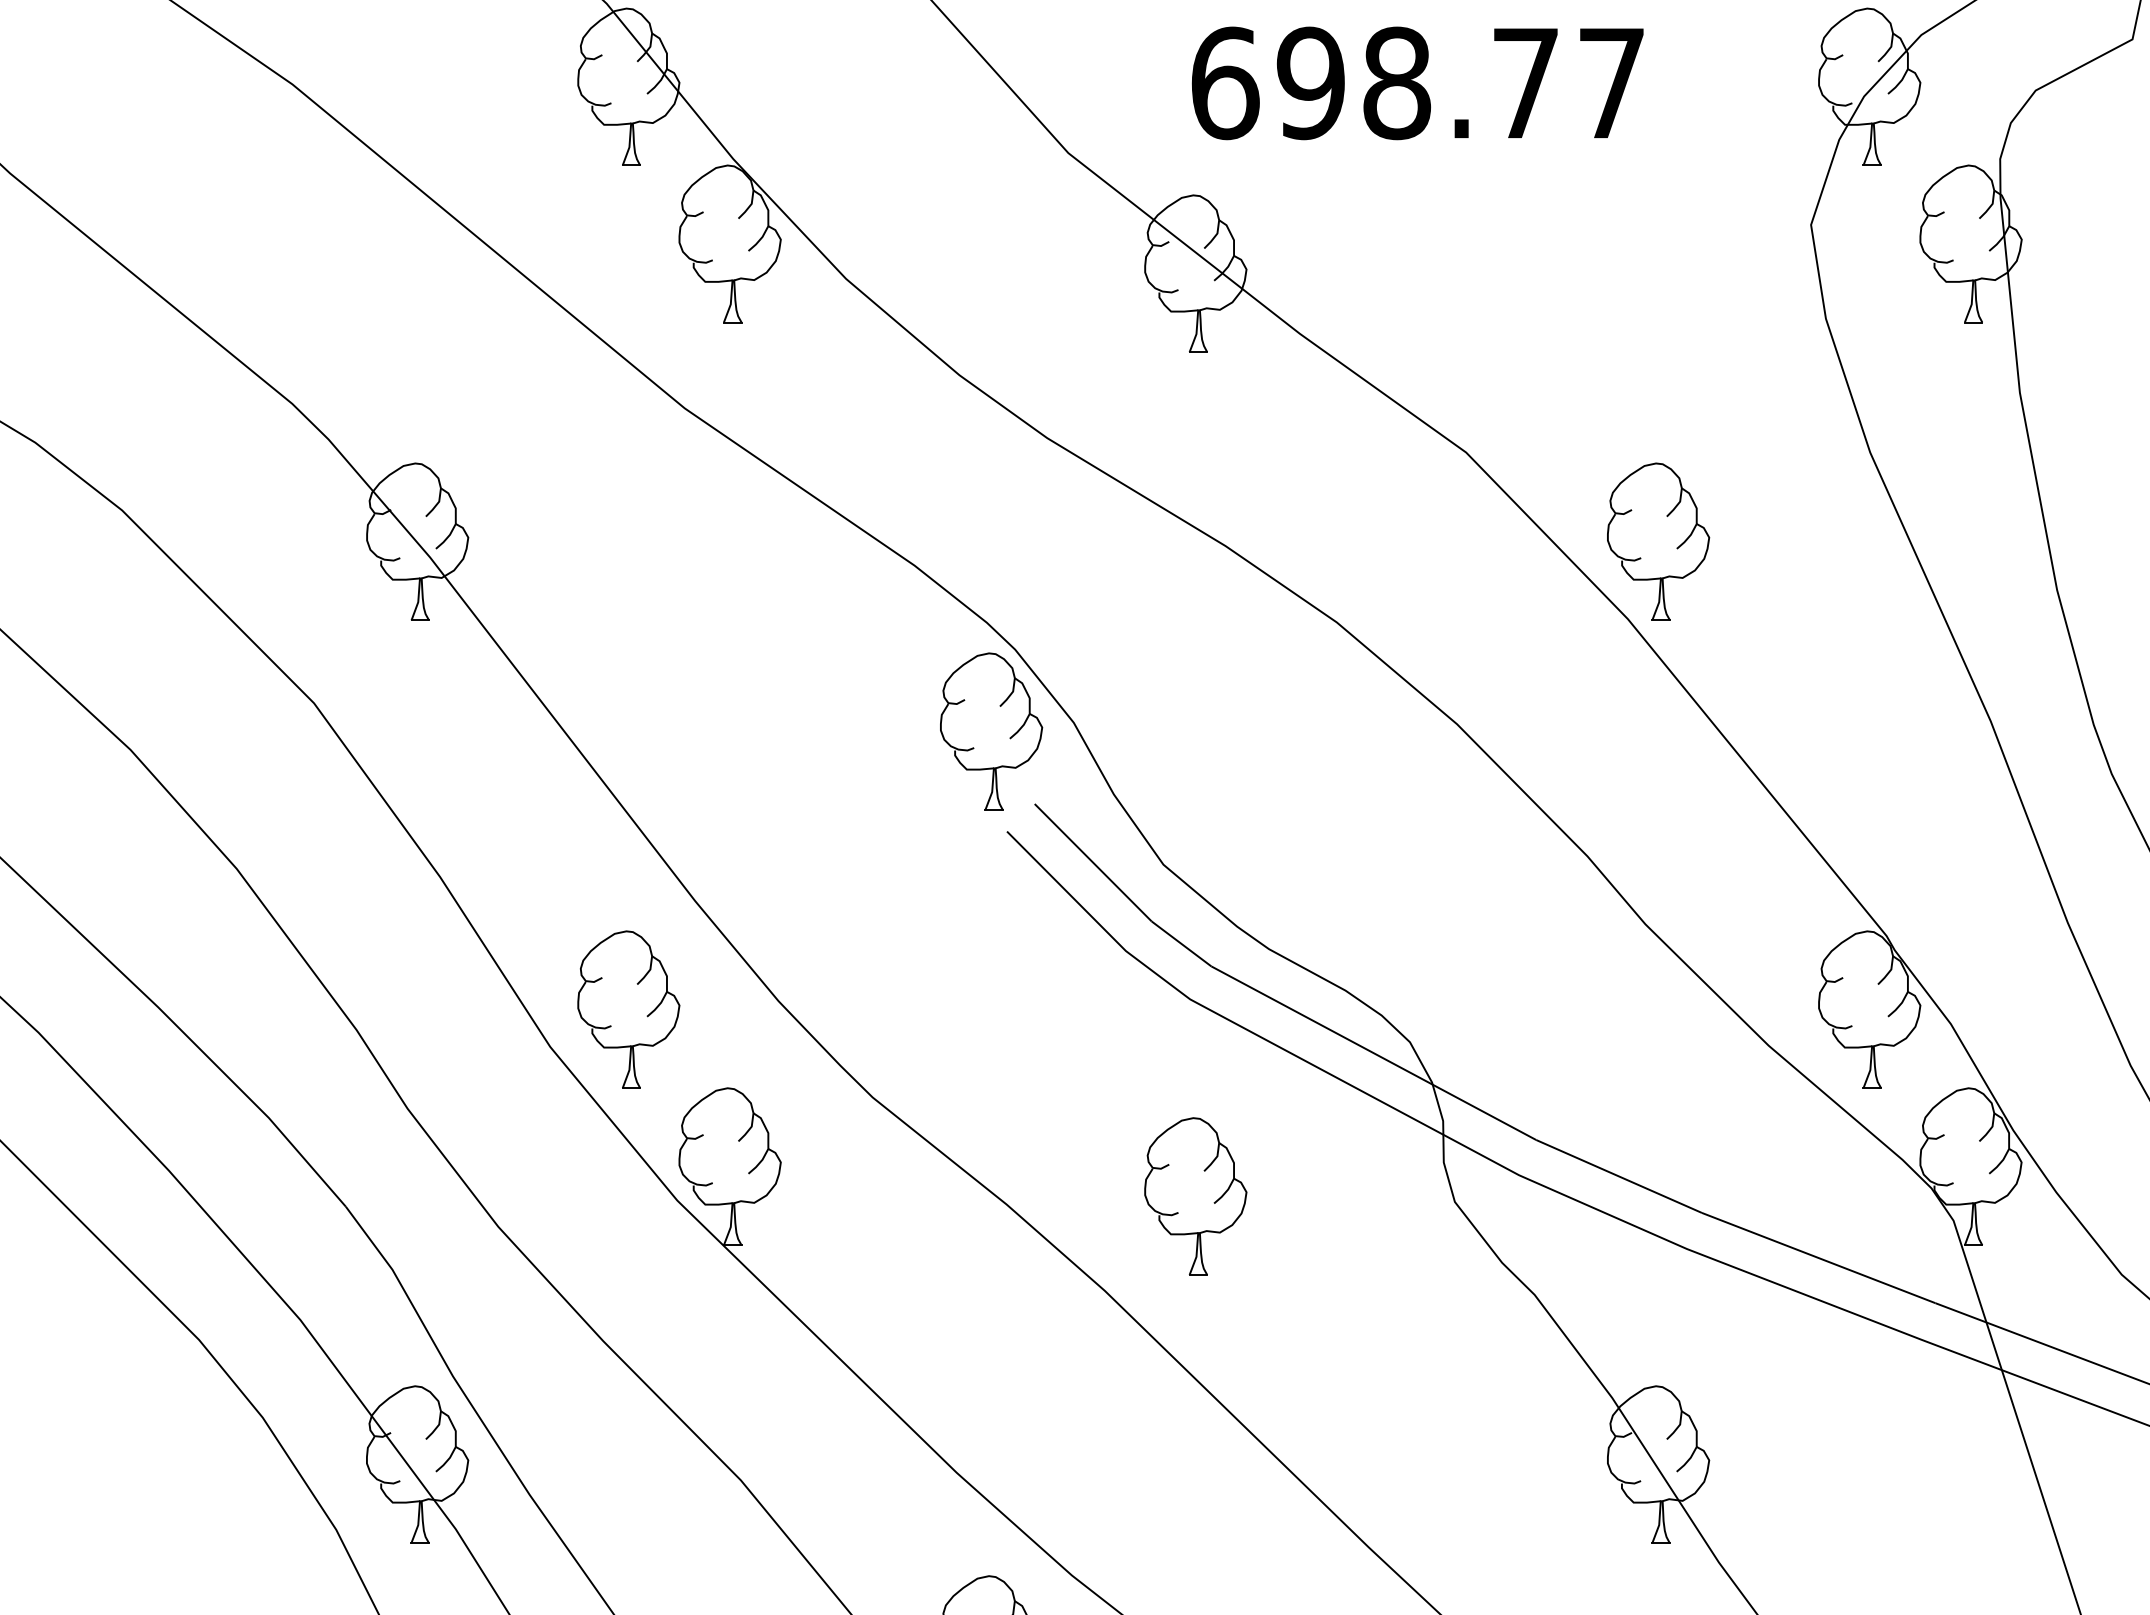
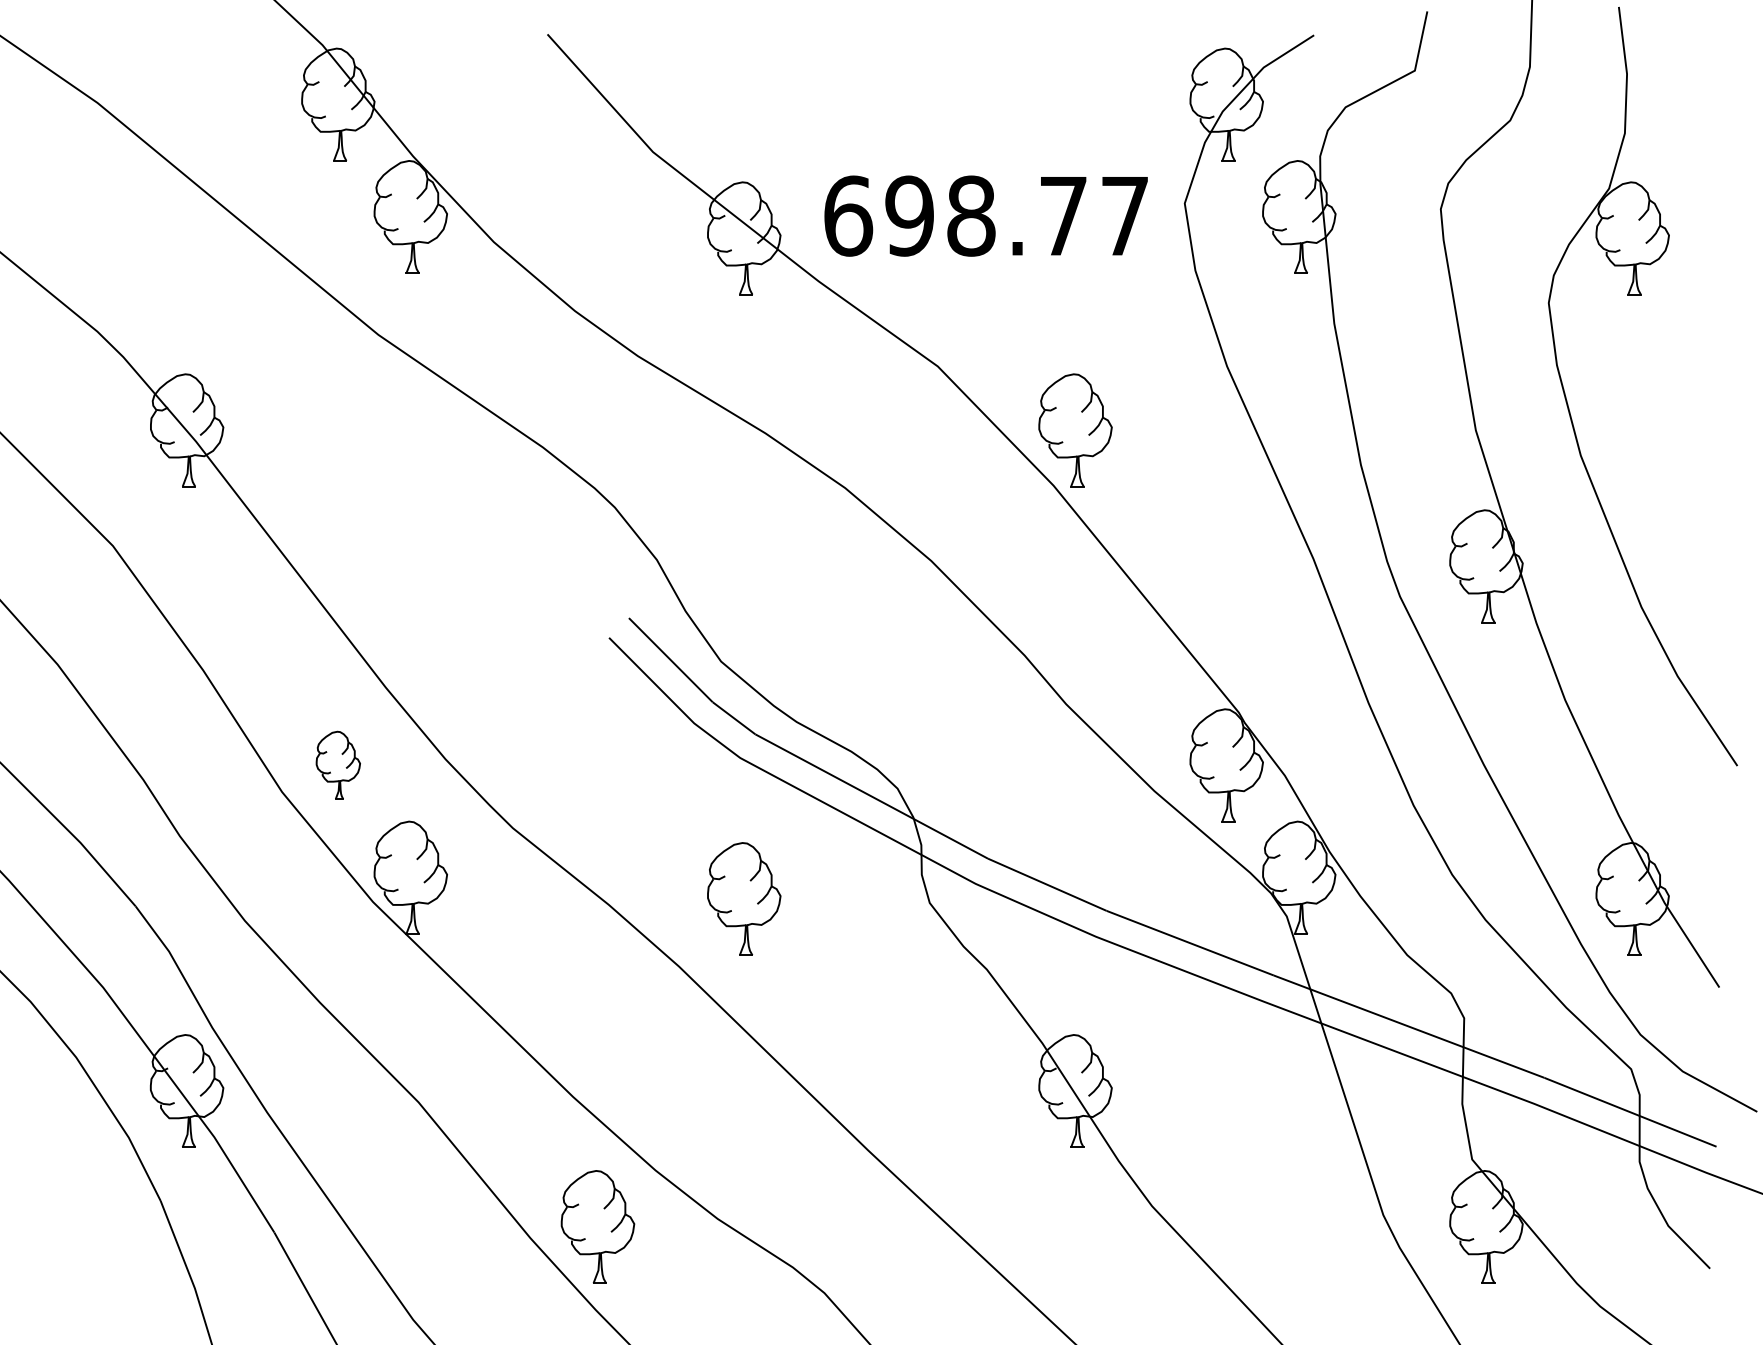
text: (1416, 82) -> (985, 215), moved
part: (990, 731) -> (597, 566), removed
part: (629, 1009) -> (338, 765), size x0.6

